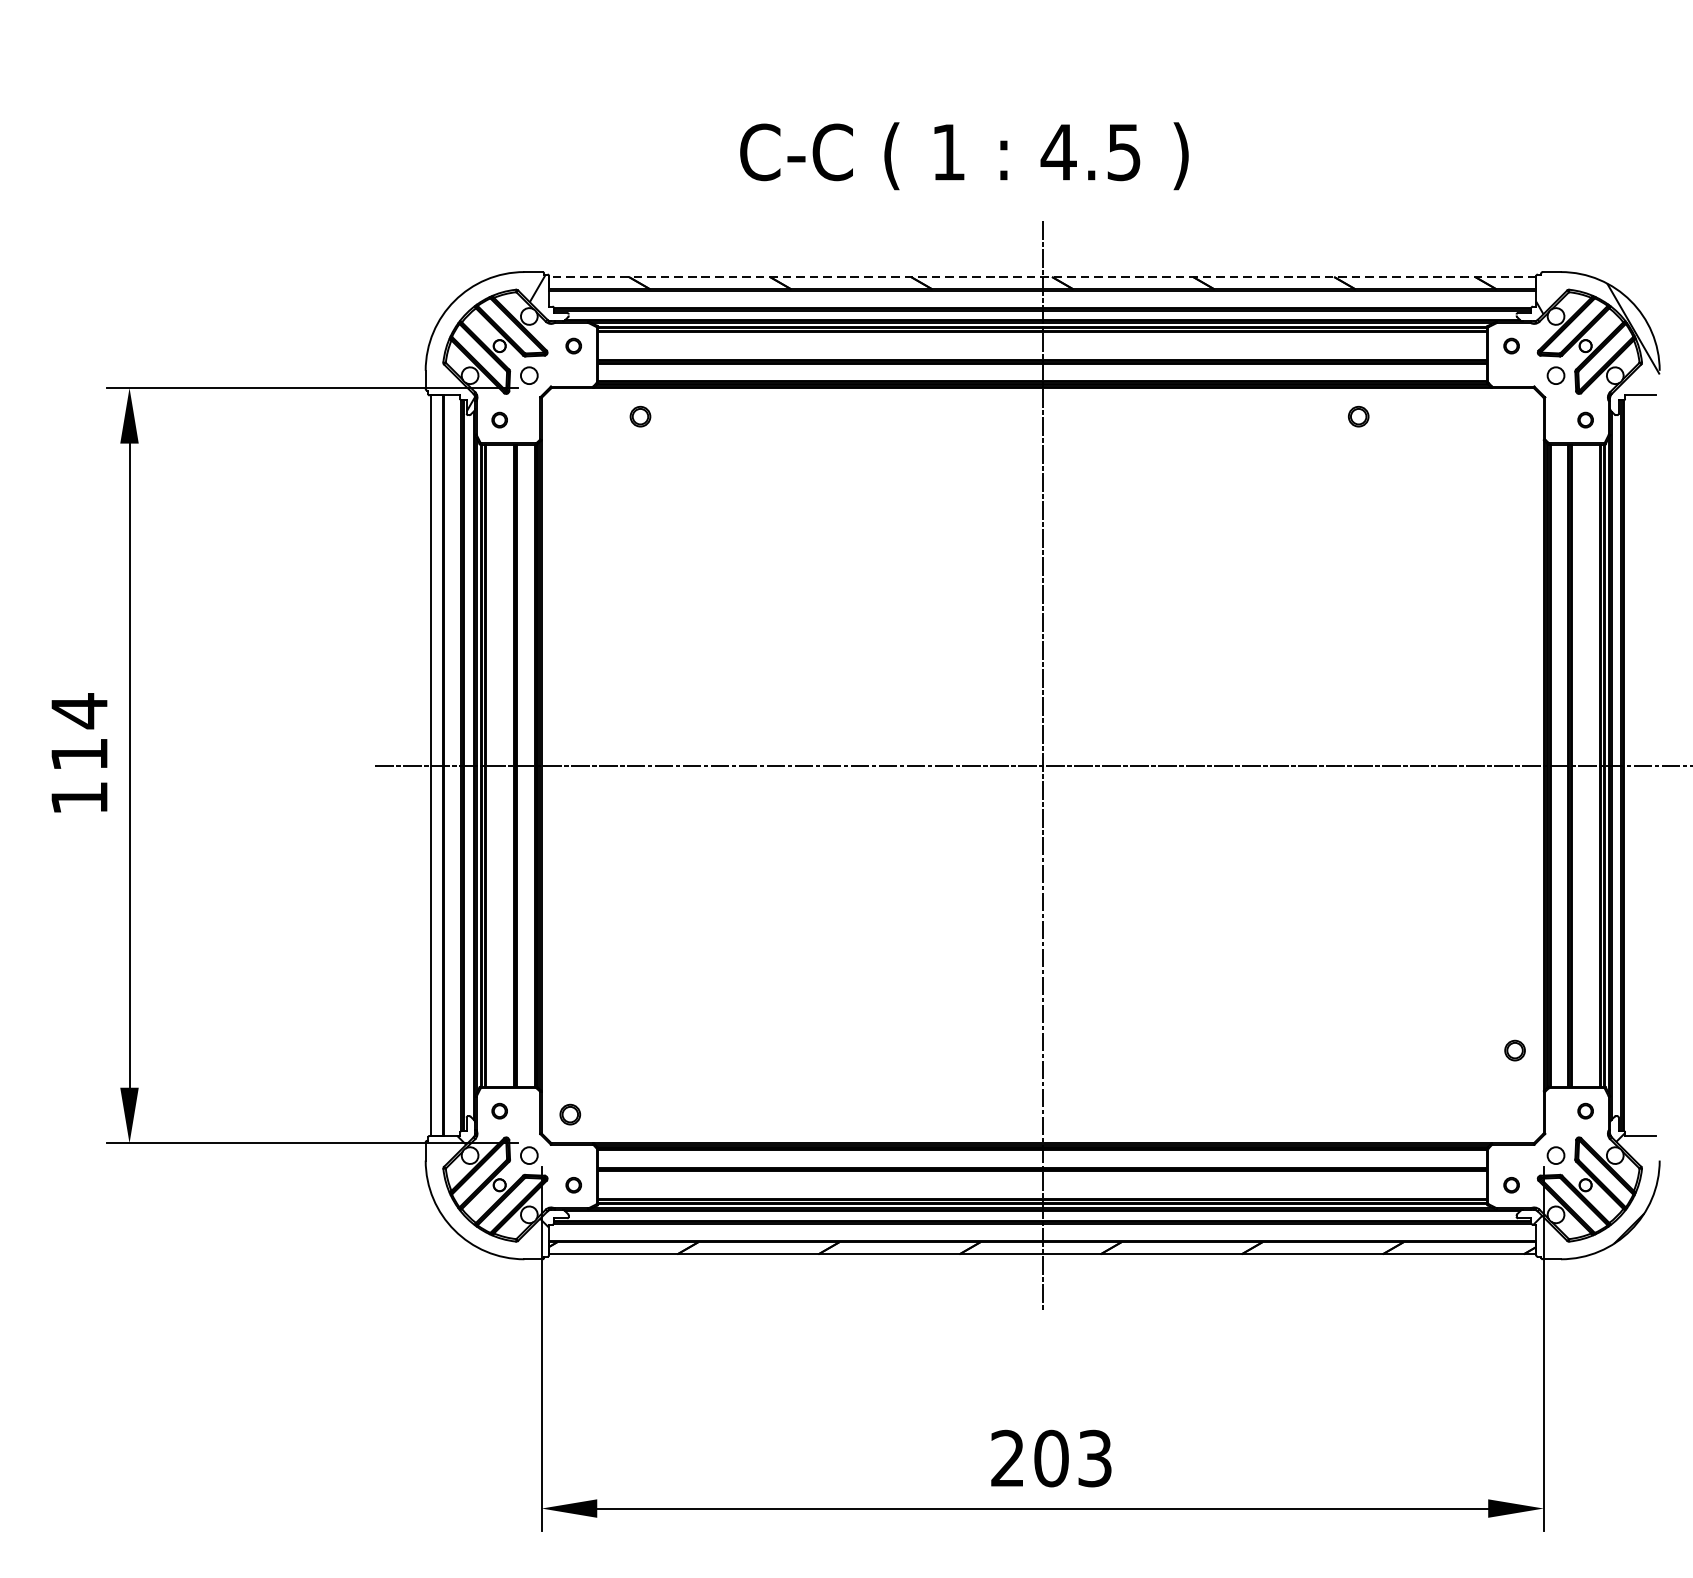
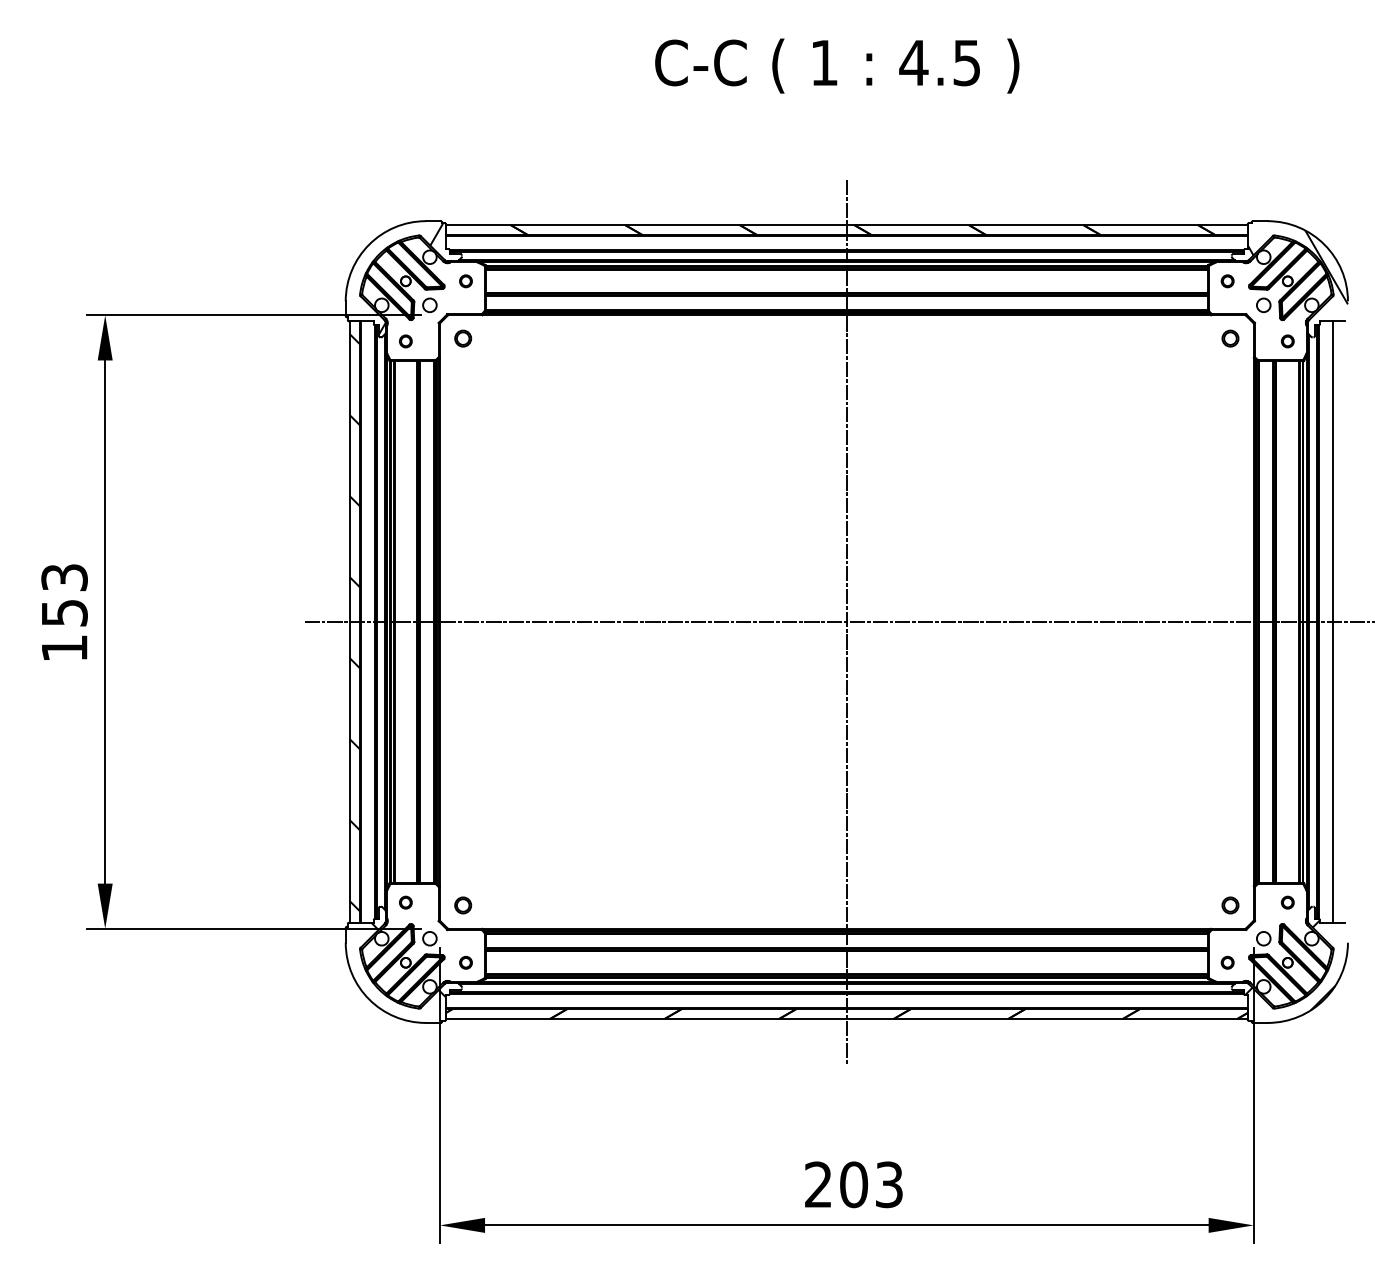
text: (964, 155) -> (837, 65), moved
line: (1042, 277) -> (846, 225), dashed -> solid
circle: (640, 416) -> (463, 338), moved
circle: (1358, 416) -> (1230, 338), moved
text: (79, 731) -> (64, 594), 114 -> 153
line: (1640, 764) -> (1332, 621), added
hatch: (436, 766) -> (354, 622), added
circle: (1515, 1050) -> (1230, 905), moved

